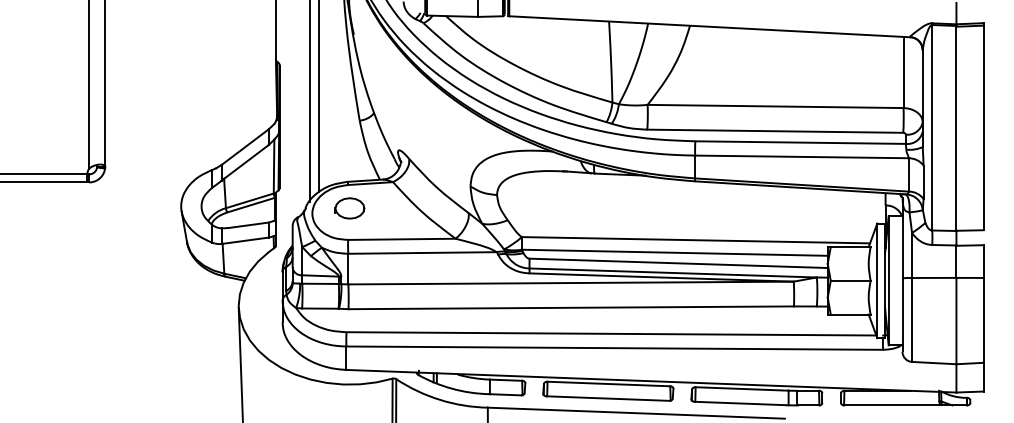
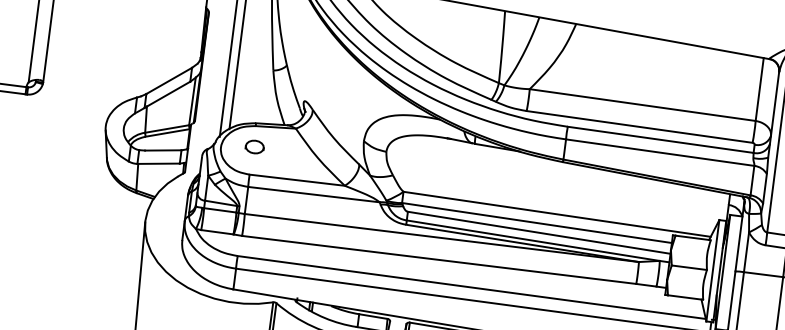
part: (349, 208) -> (254, 147), size x0.7

